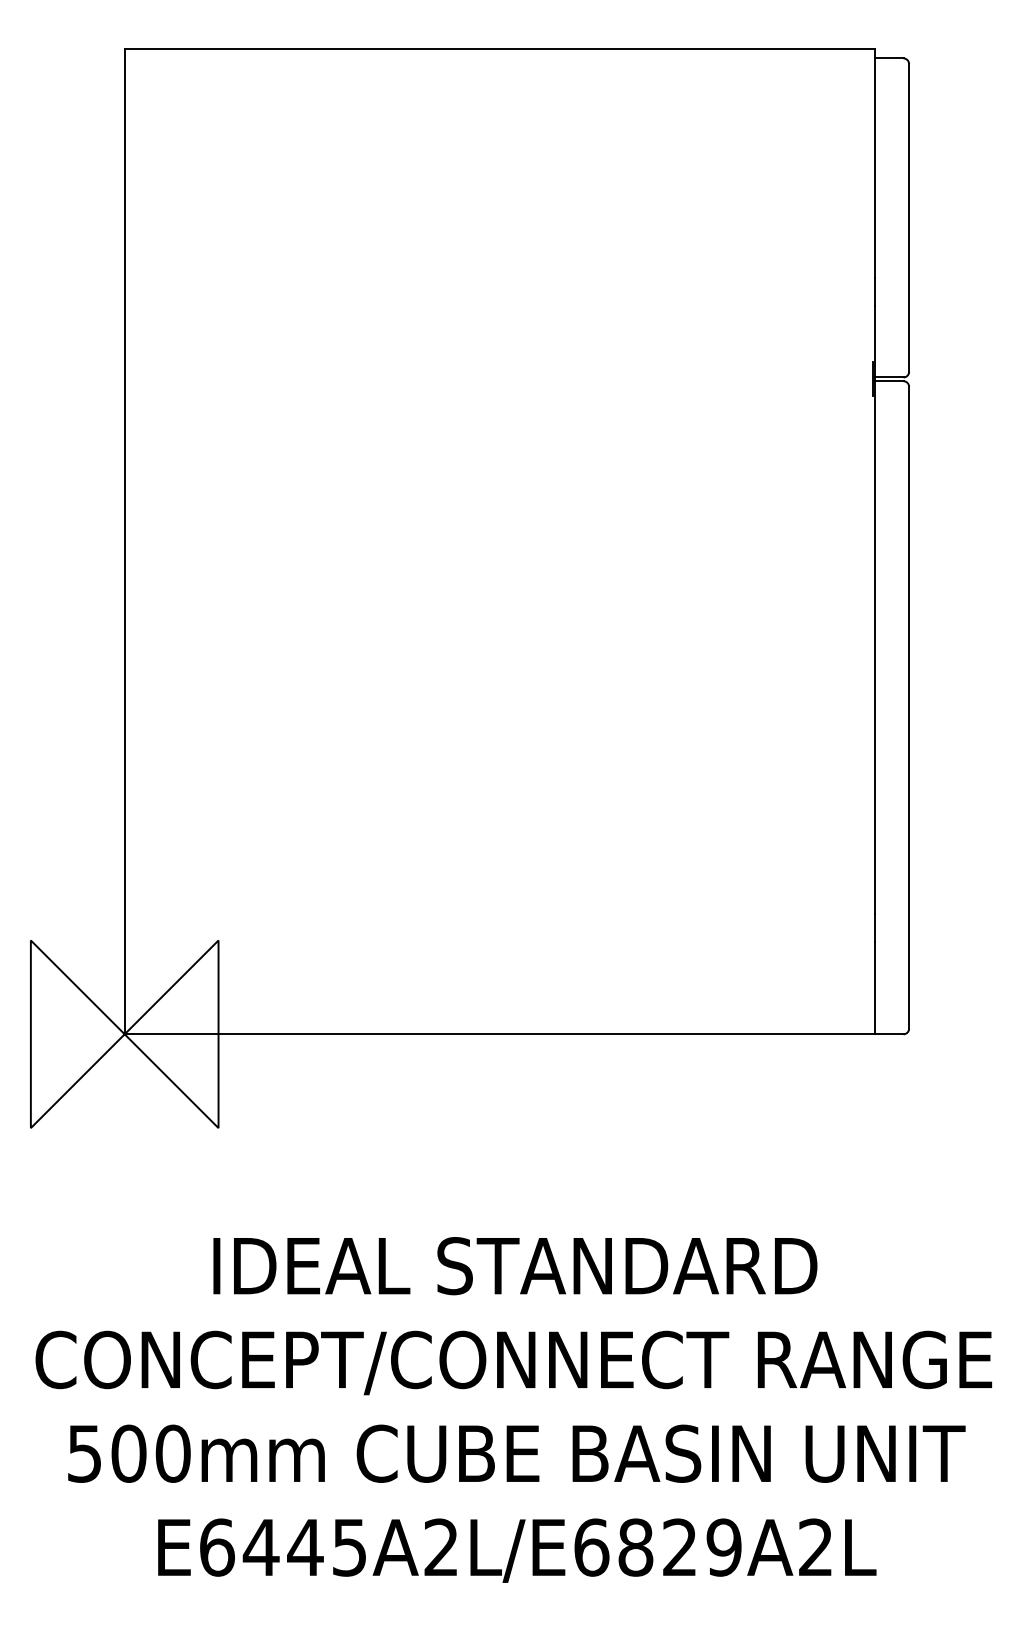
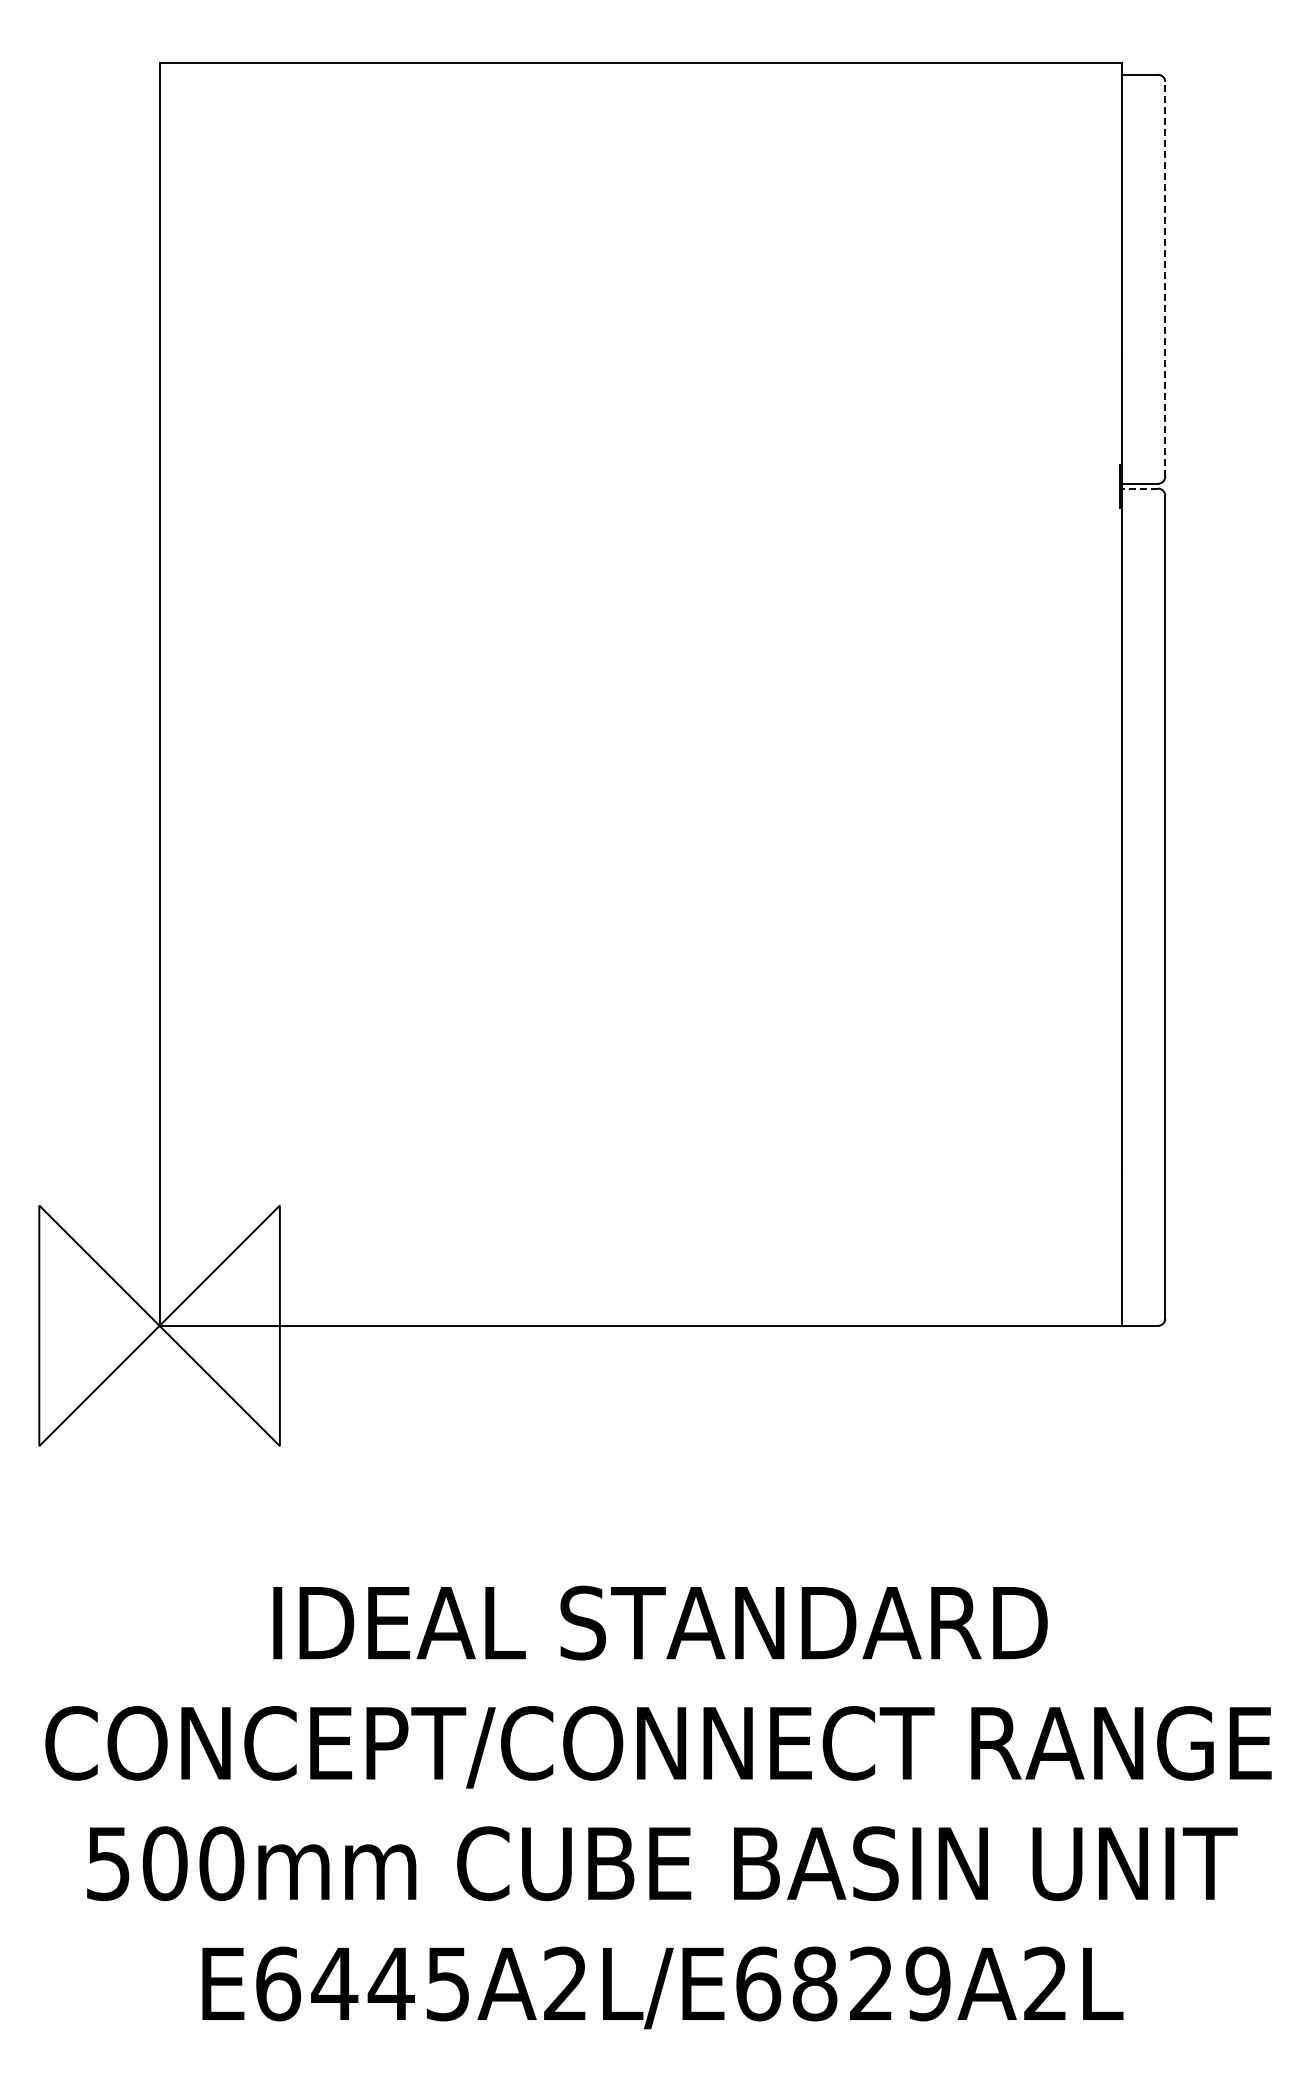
line: (909, 217) -> (1165, 278), solid -> dashed
line: (889, 381) -> (1139, 488), solid -> dashed

